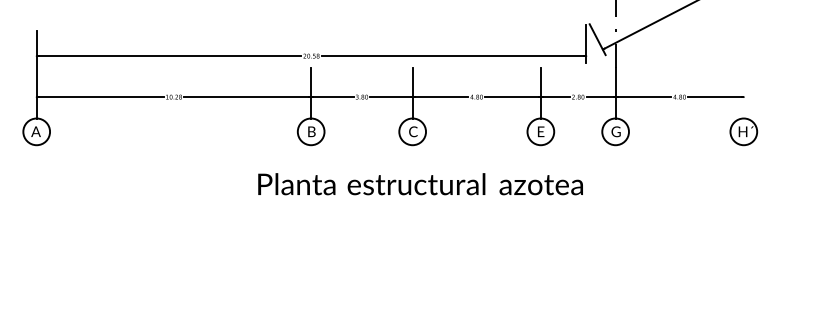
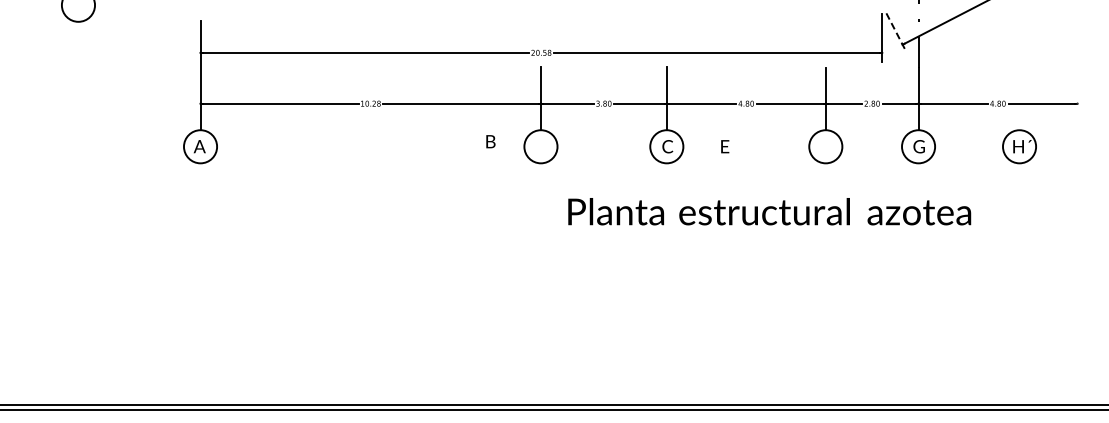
line: (597, 39) -> (896, 32), solid -> dashed
text: (311, 131) -> (490, 141), moved
text: (541, 131) -> (725, 146), moved
part: (743, 131) -> (1019, 146), moved
text: (420, 184) -> (769, 211), moved

